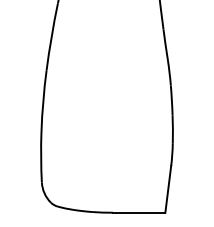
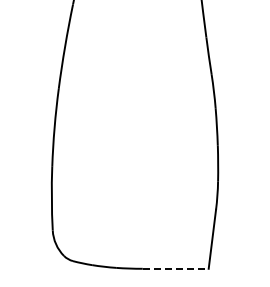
line: (139, 212) -> (175, 268), solid -> dashed

